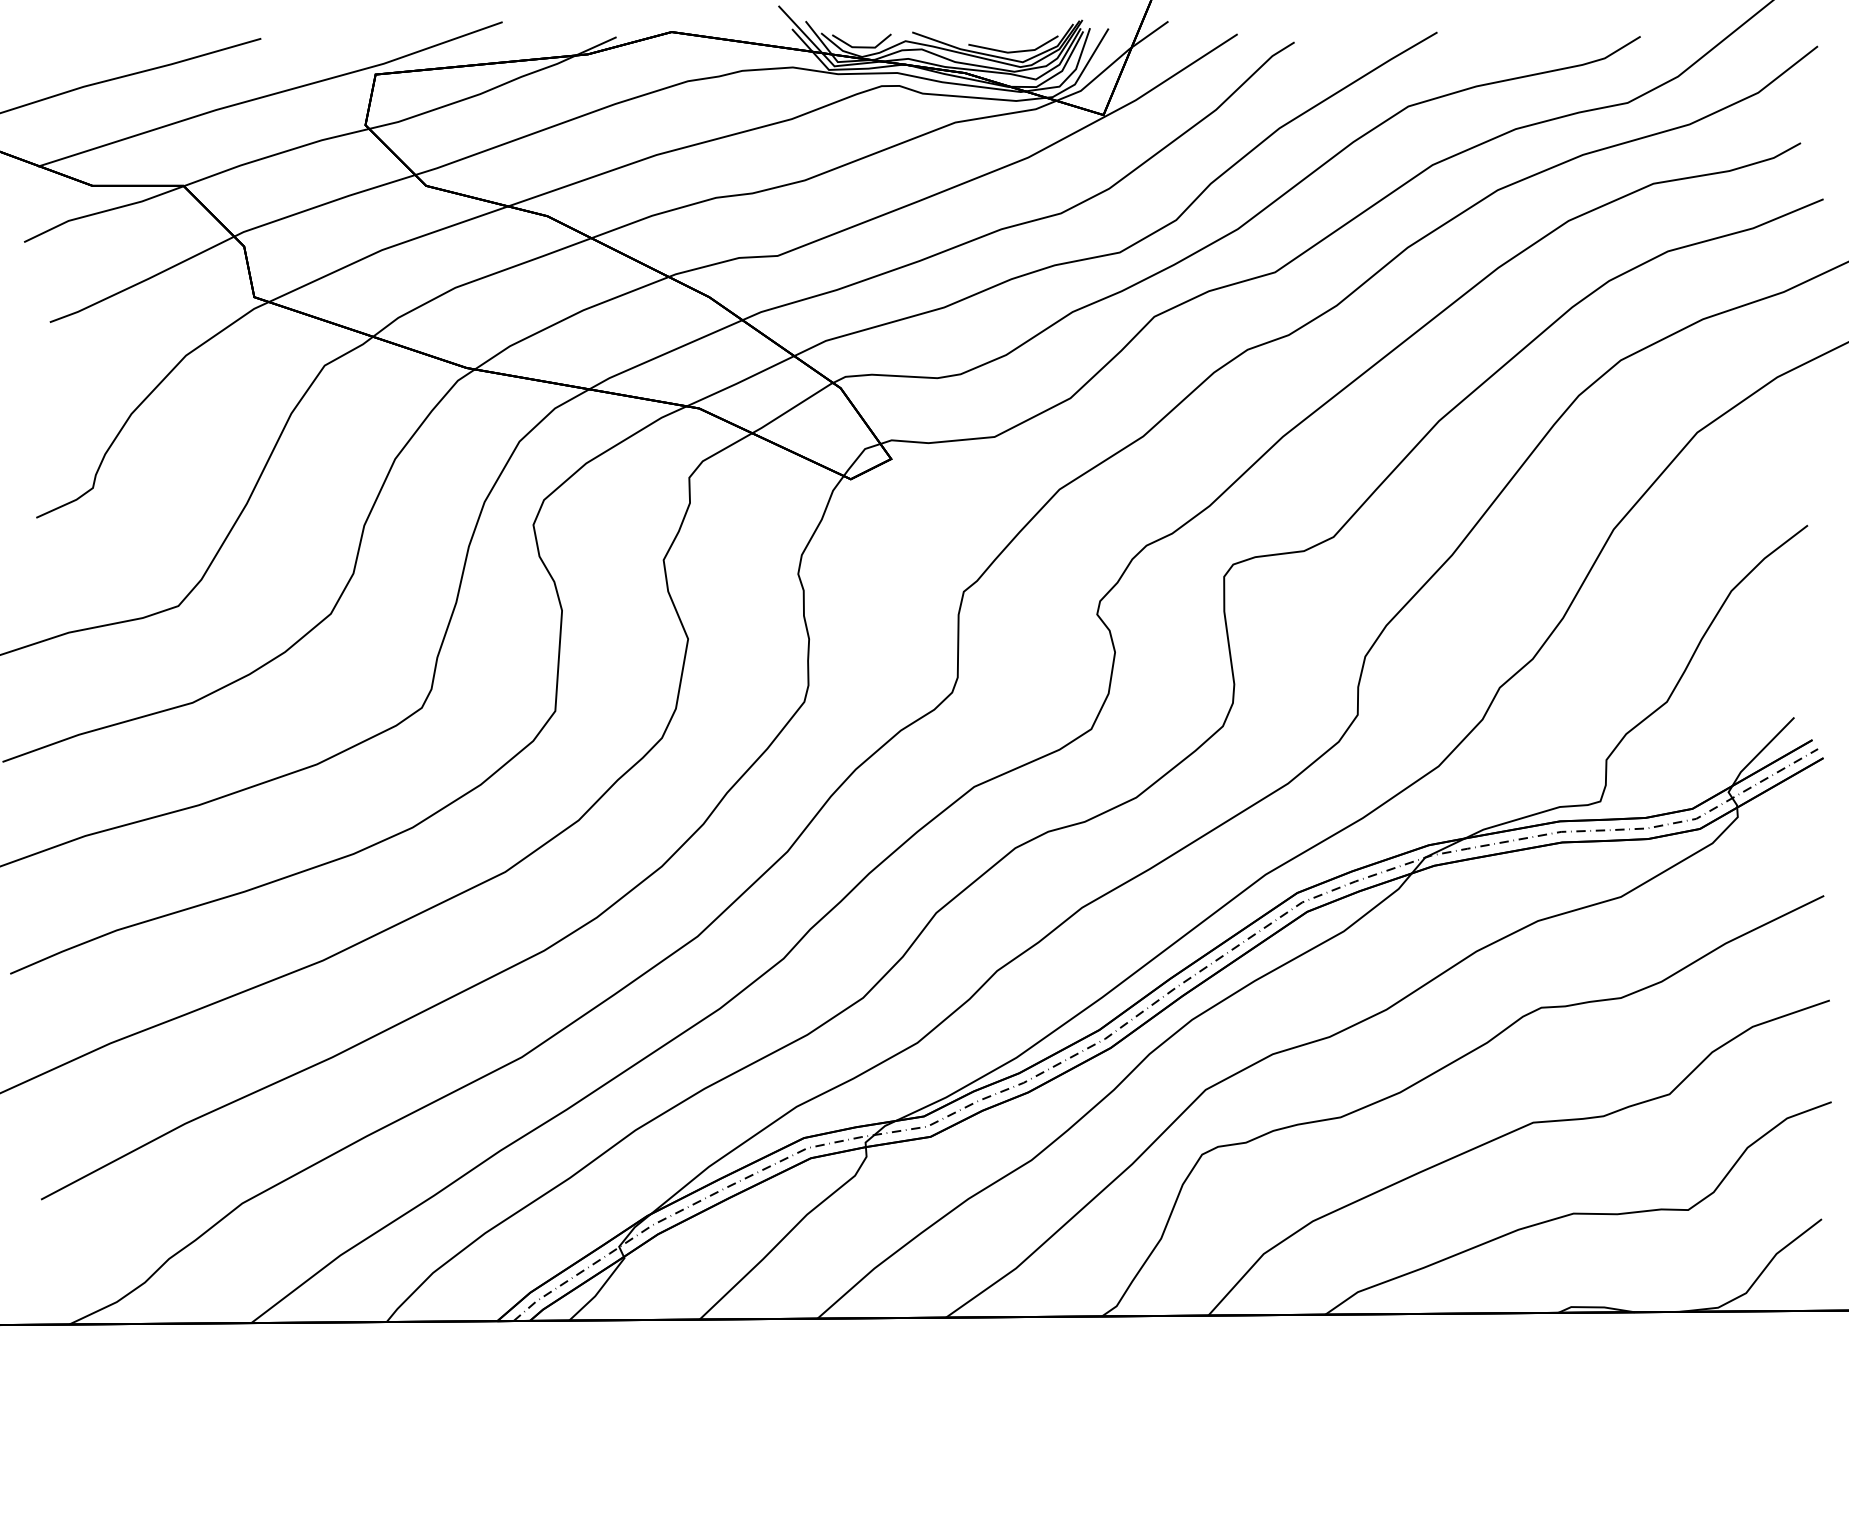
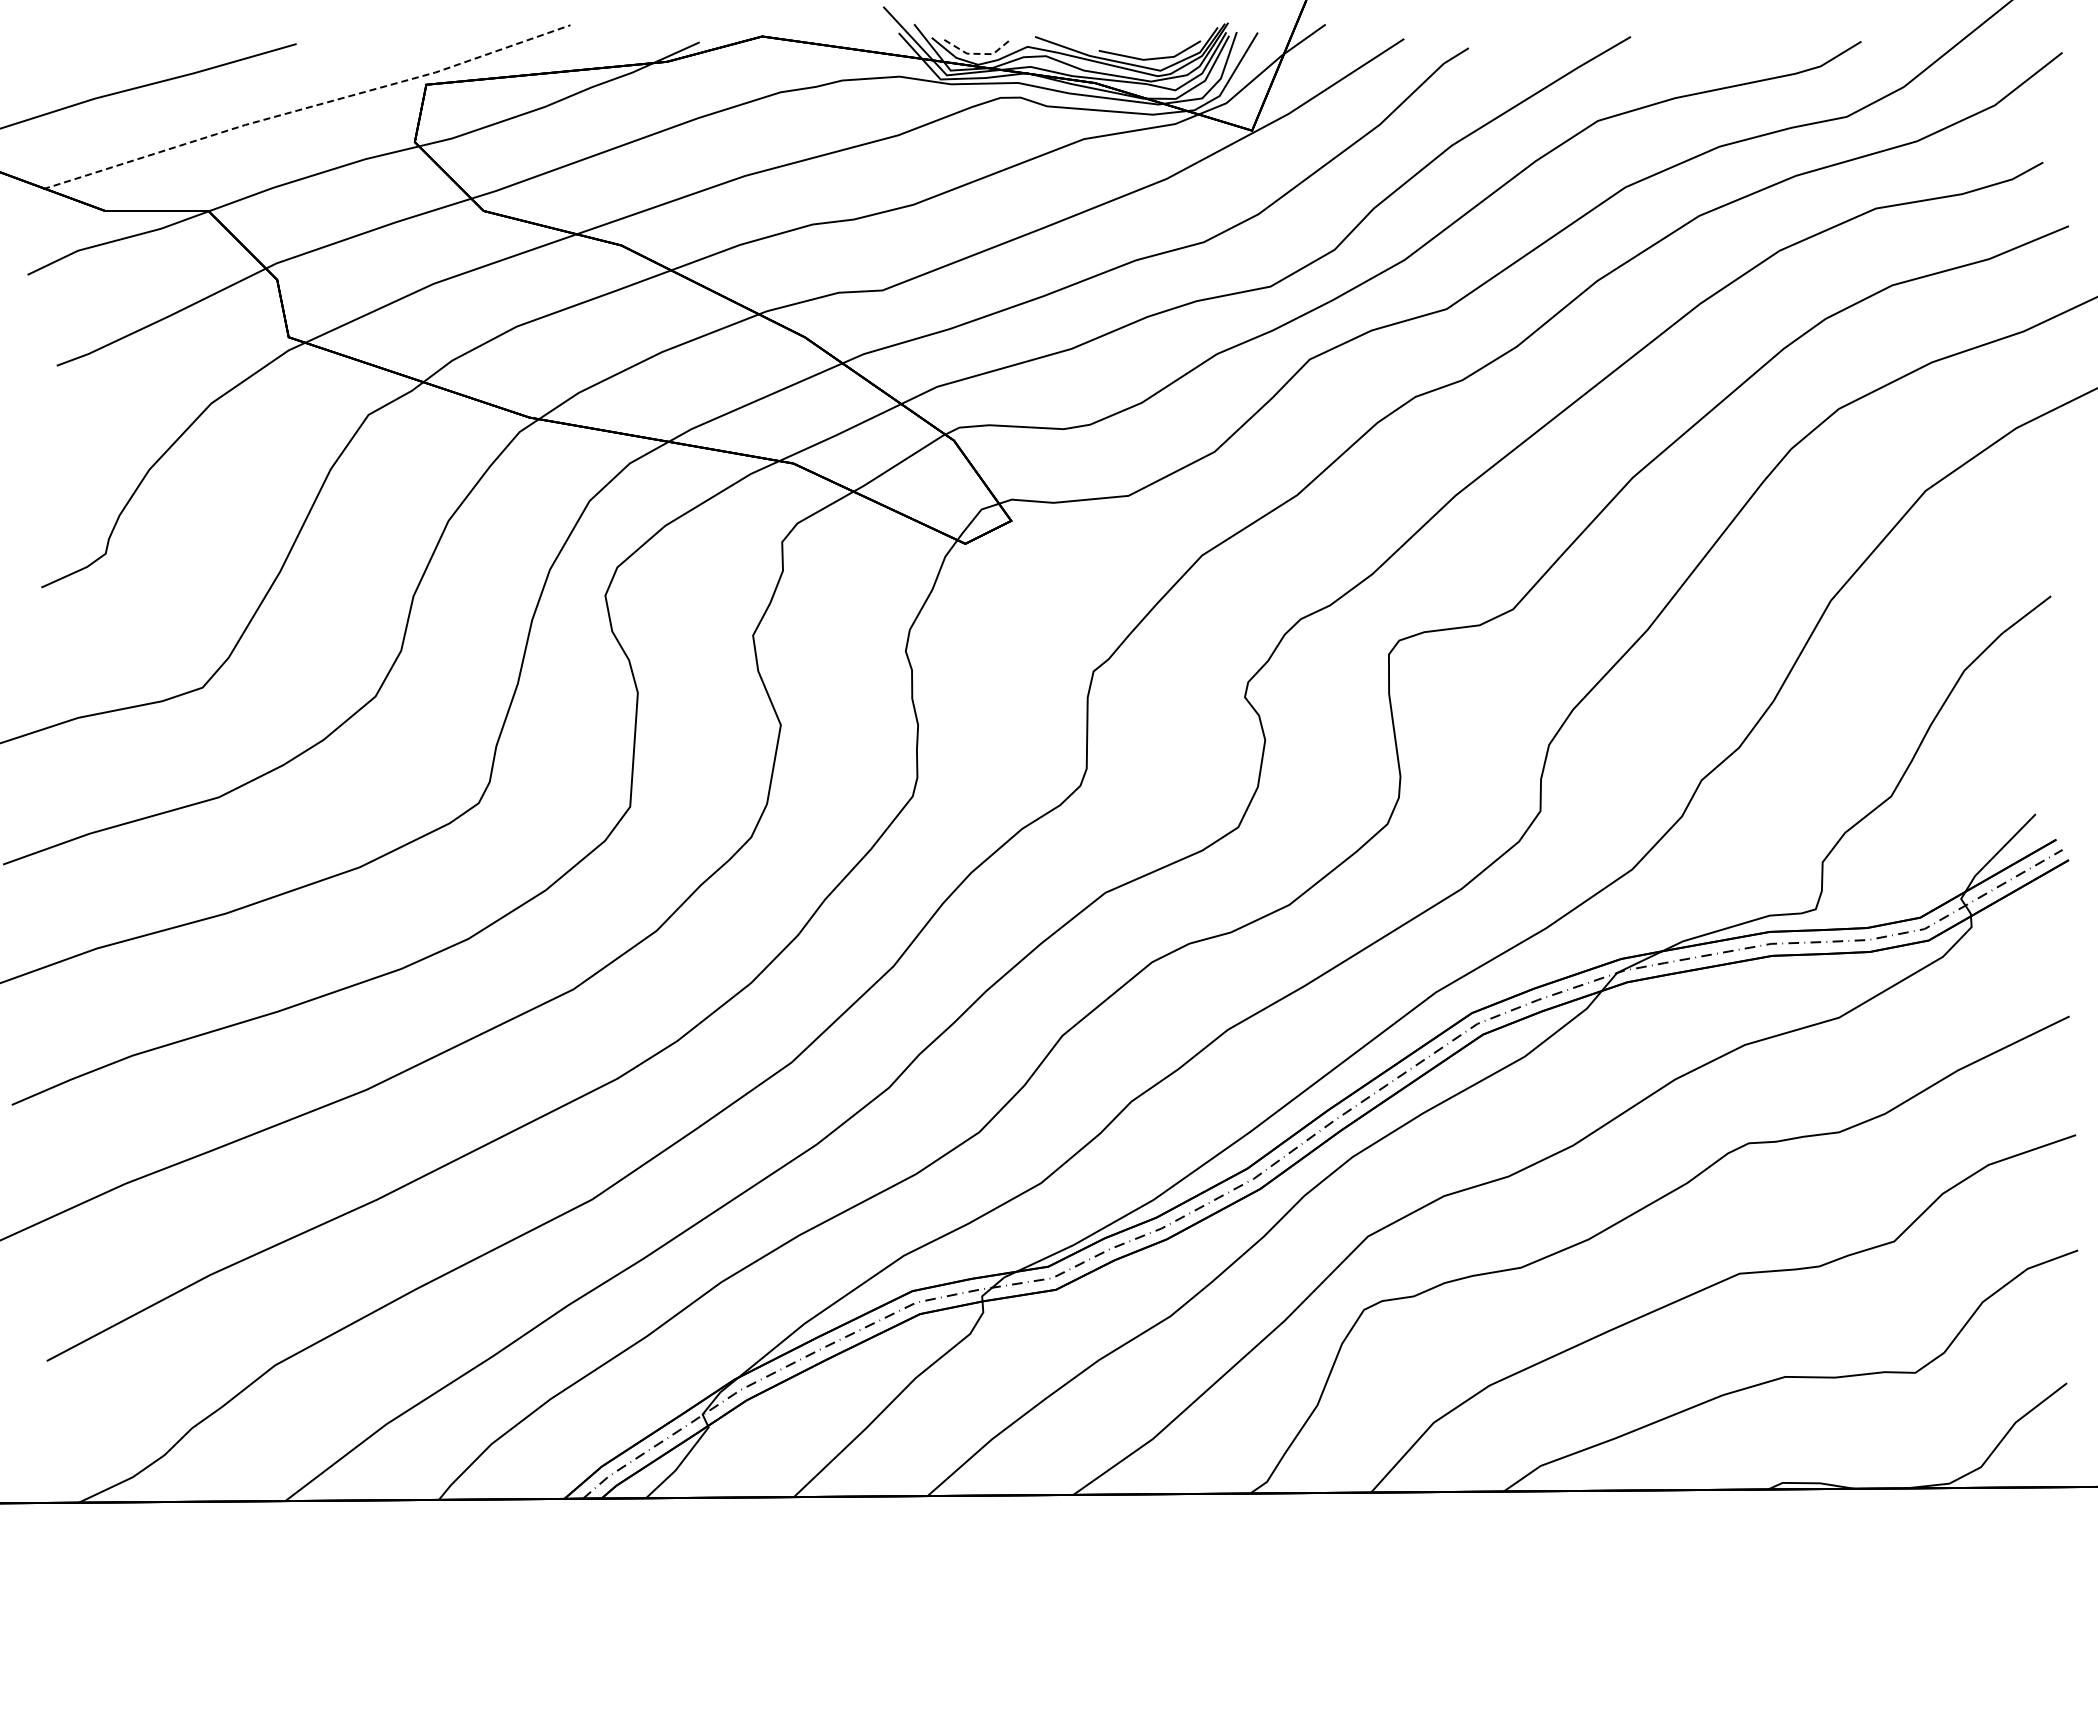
line: (863, 47) -> (979, 53), solid -> dashed
line: (269, 95) -> (306, 108), solid -> dashed

